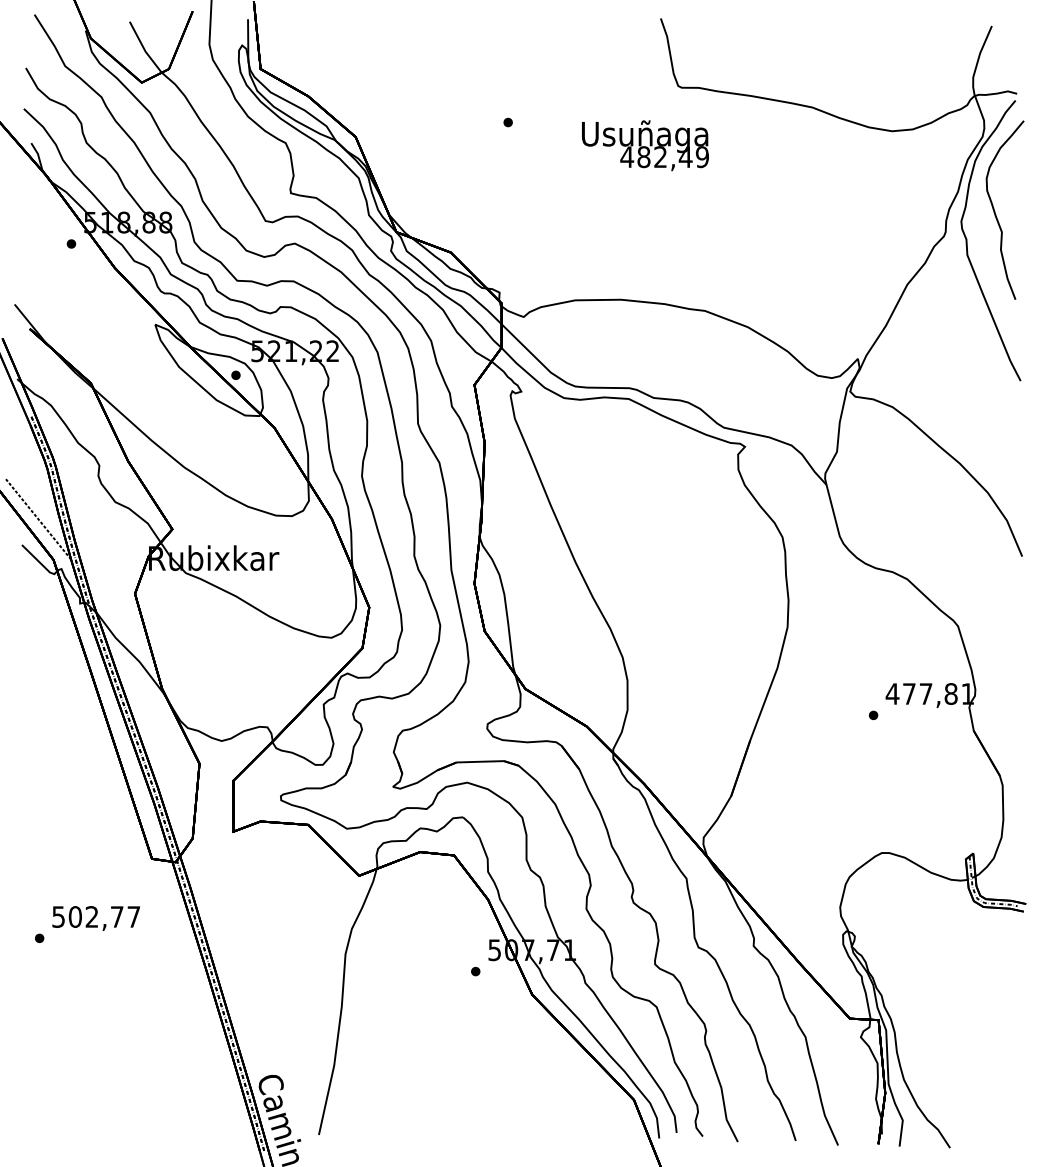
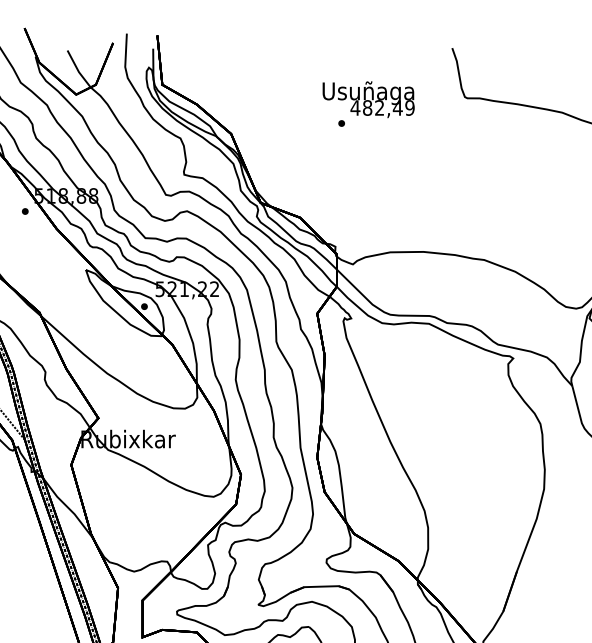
text: (645, 145) -> (368, 99), moved

